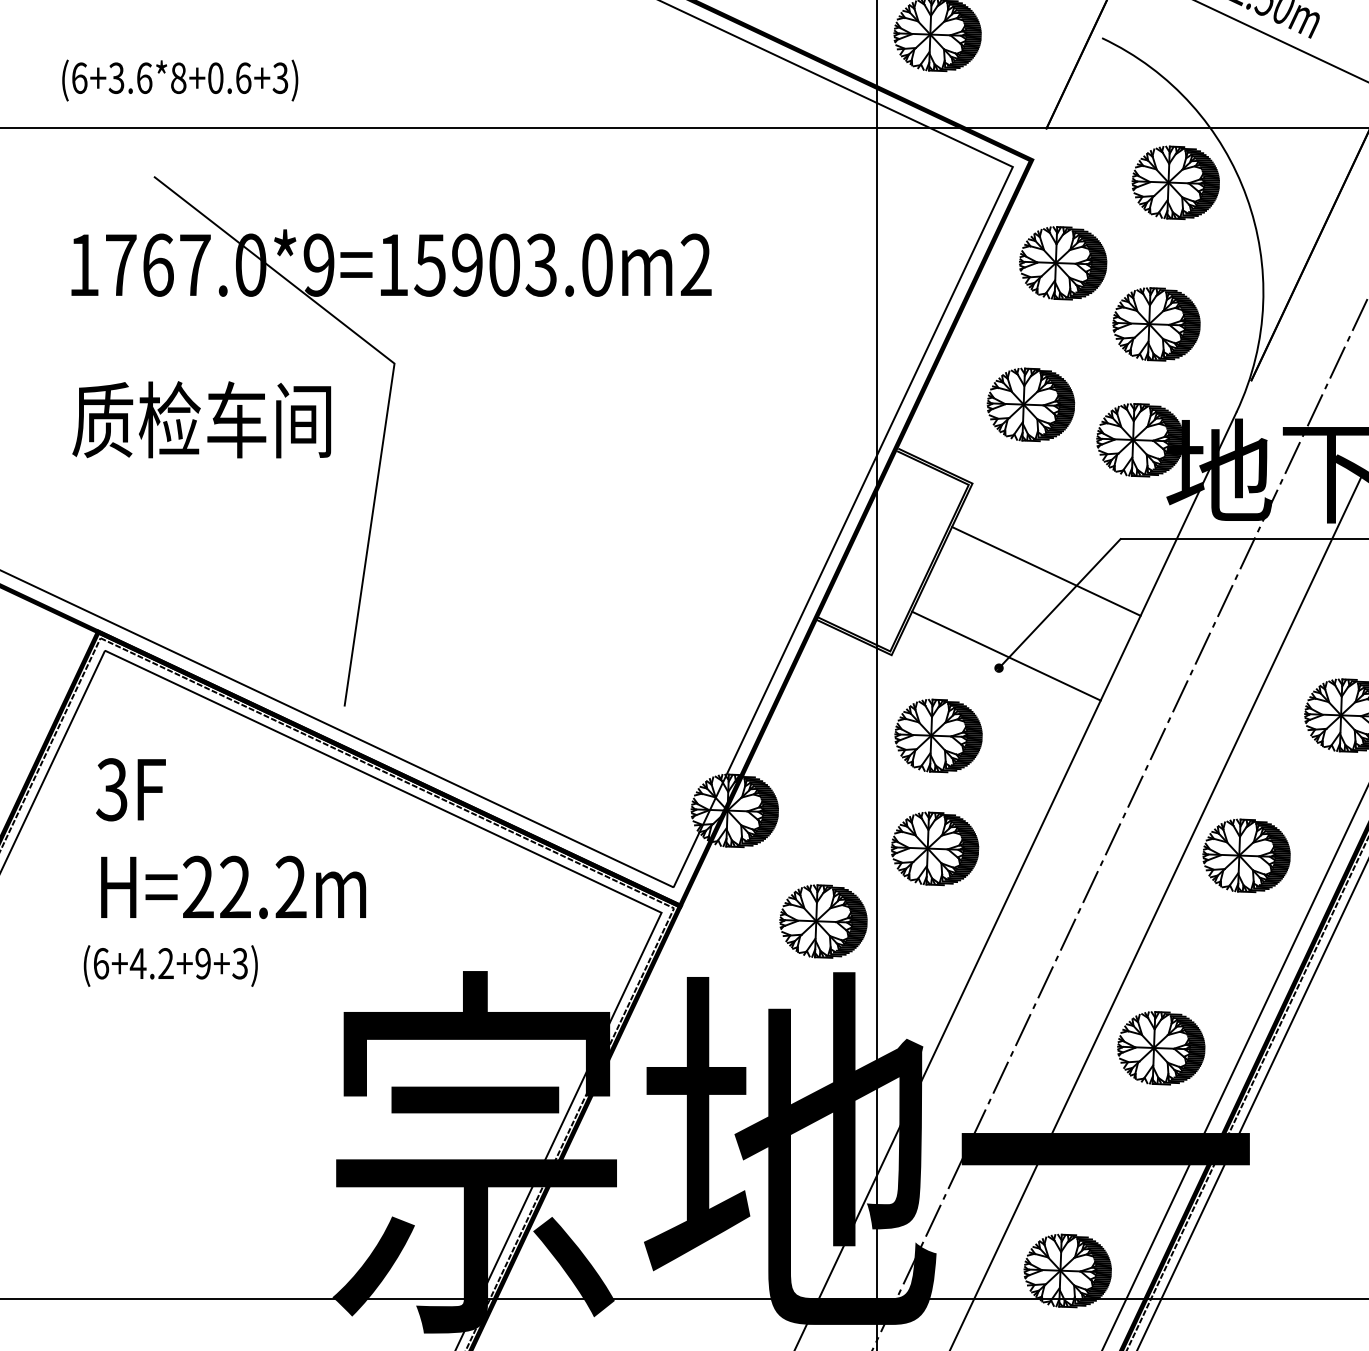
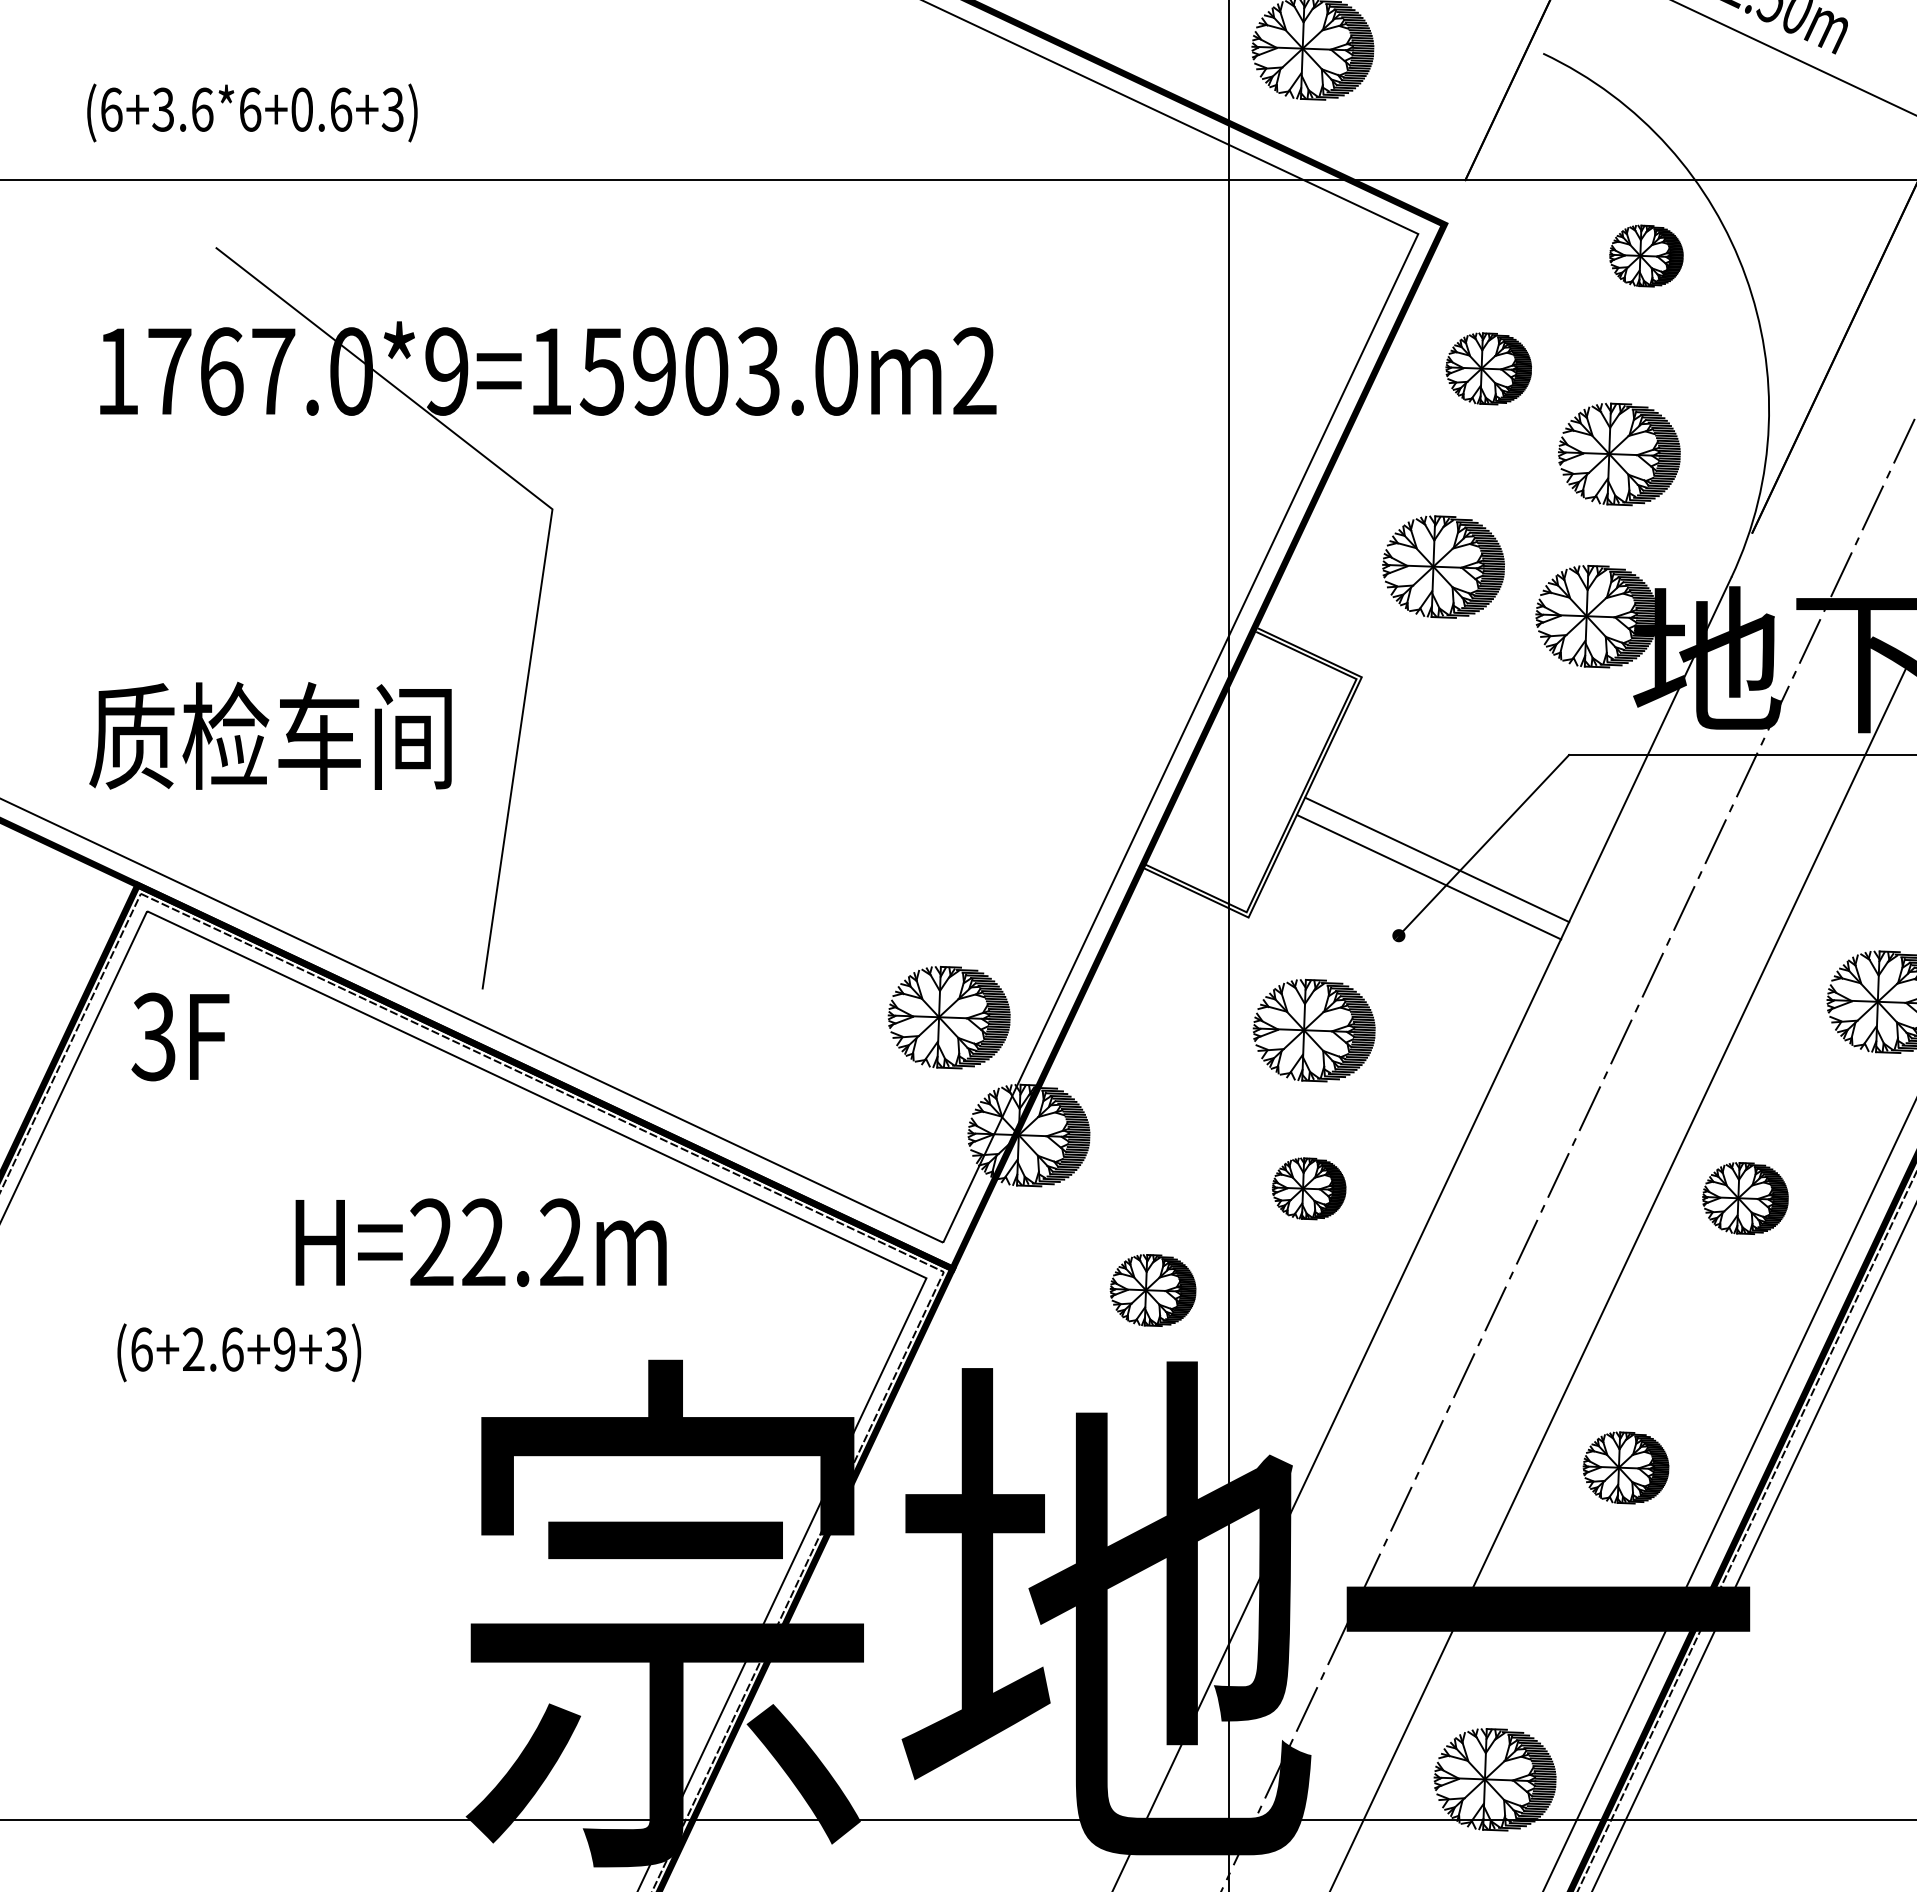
text: (178, 78) -> (250, 109), (6+3.6*8+0.6+3) -> (6+3.6*6+0.6+3)
part: (1175, 182) -> (1646, 255), size x0.6
part: (1063, 263) -> (1488, 368), size x0.7
text: (201, 419) -> (270, 735), moved
line: (1046, 571) -> (1429, 877), moved
line: (1006, 655) -> (1437, 859), moved
part: (677, 726) -> (948, 1017), added
text: (130, 789) -> (180, 1036), moved
part: (934, 848) -> (1308, 1188), size x0.6
part: (1246, 855) -> (1745, 1198), size x0.7
text: (233, 887) -> (480, 1242), moved
part: (823, 921) -> (1152, 1290), size x0.7
text: (151, 963) -> (212, 1349), (6+4.2+9+3) -> (6+2.6+9+3)
part: (1160, 1047) -> (1625, 1467), size x0.7

